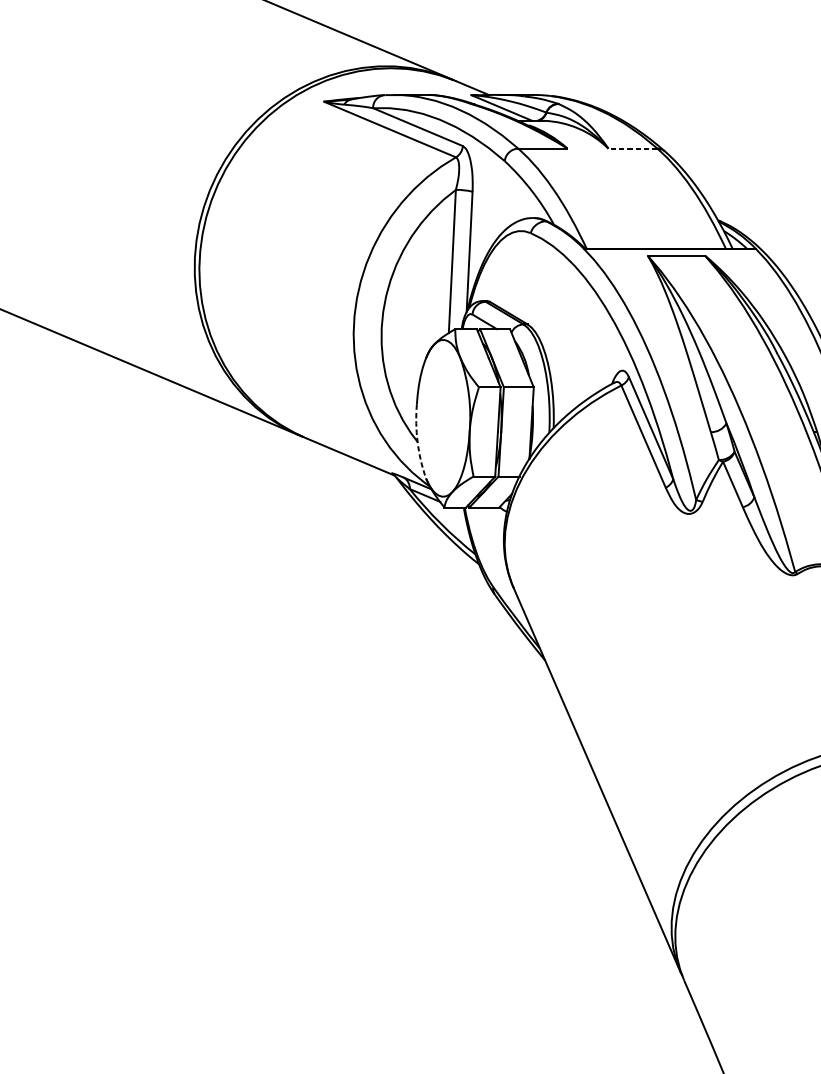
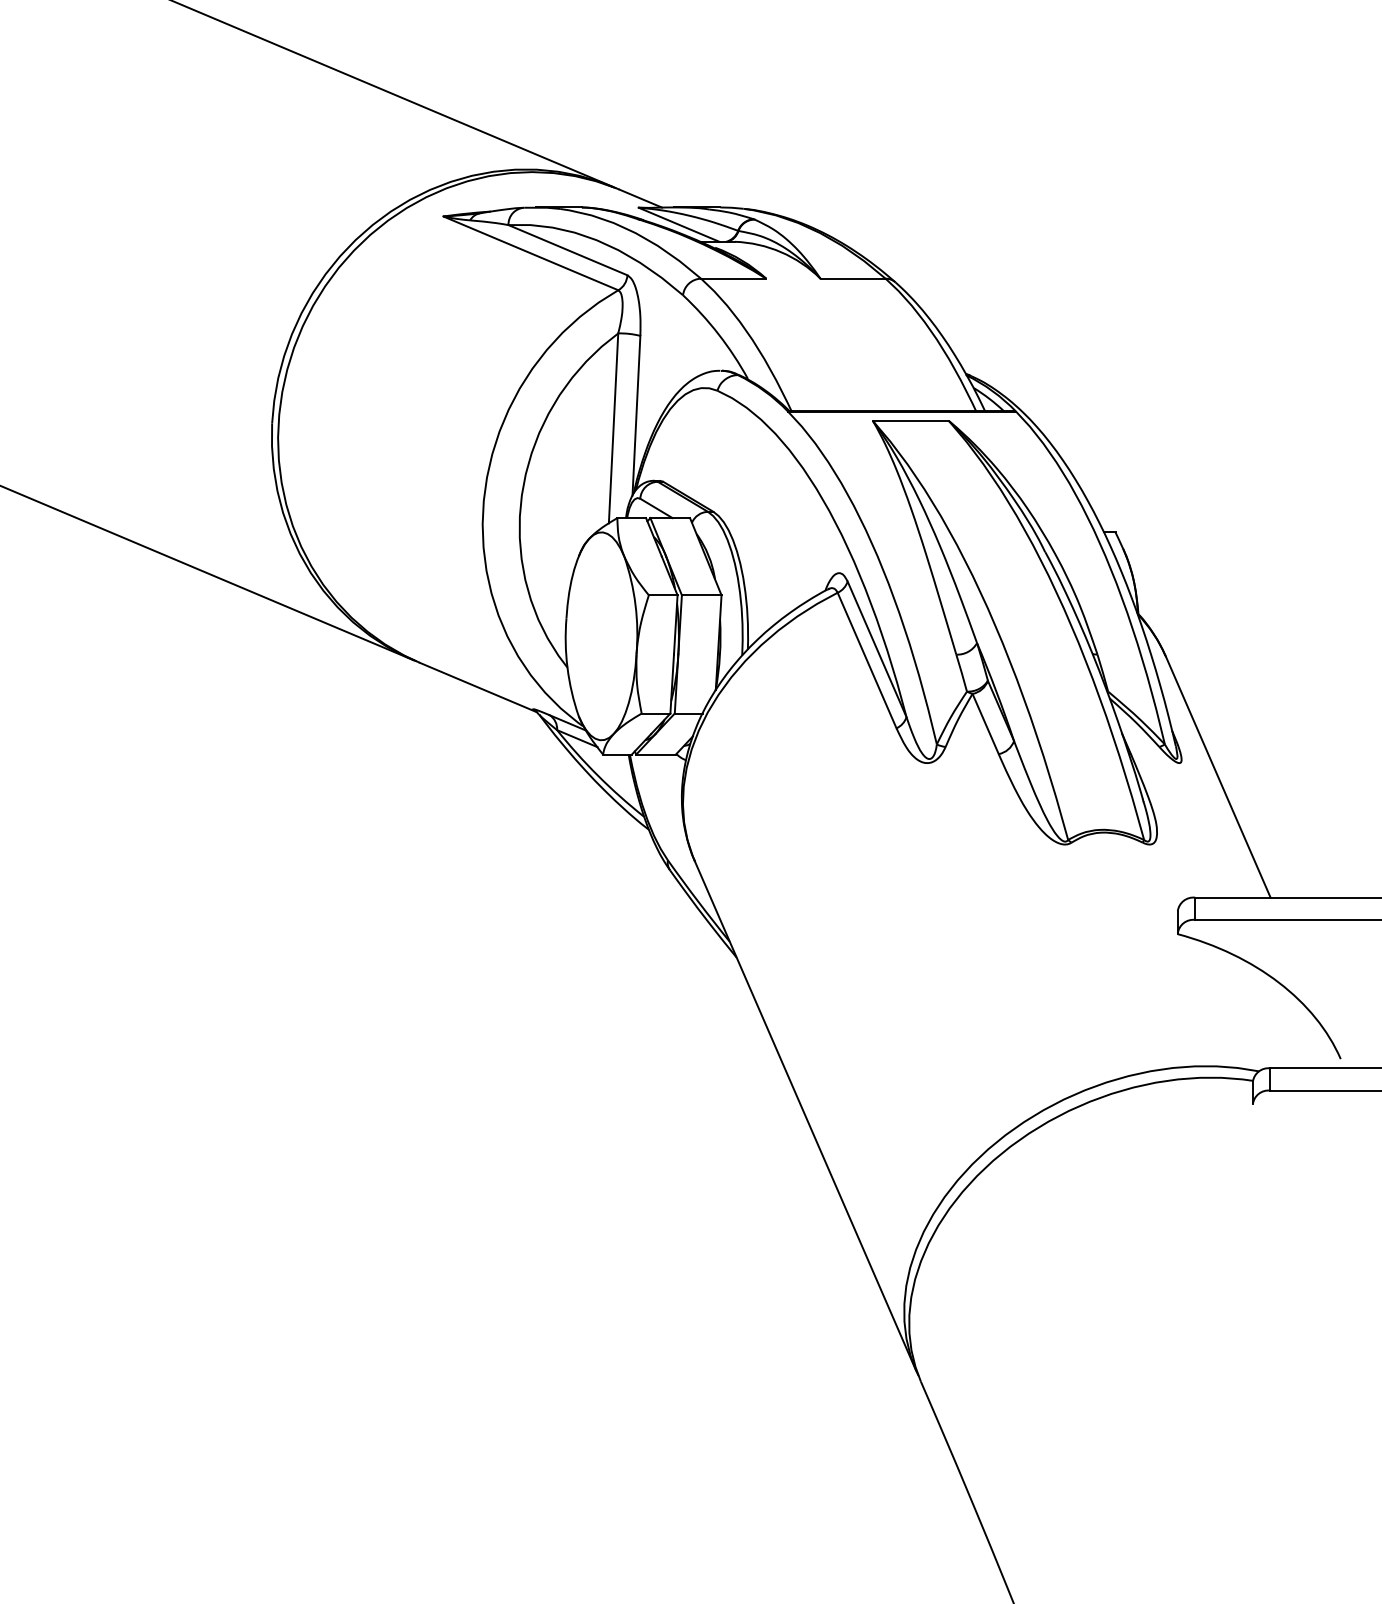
line: (633, 148) -> (853, 278), dashed -> solid
arc: (417, 441) -> (567, 667), dashed -> solid

